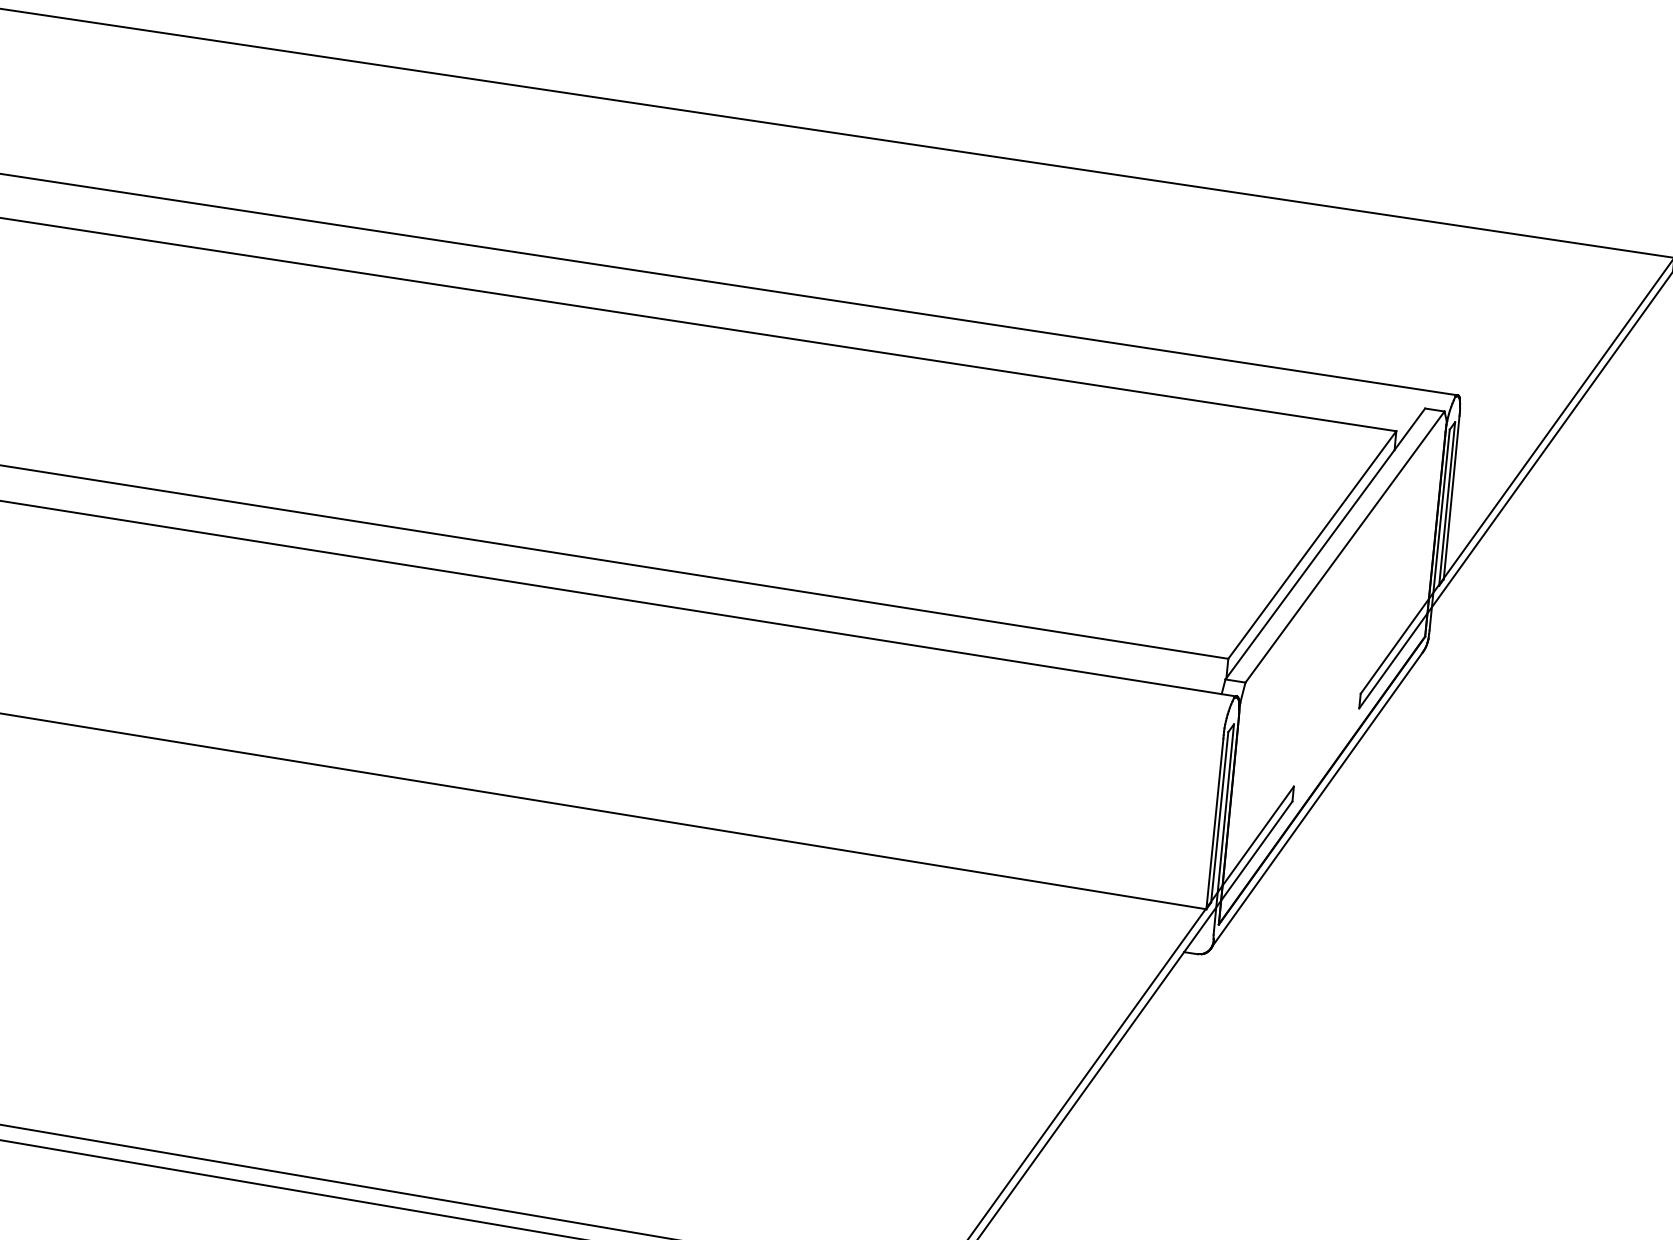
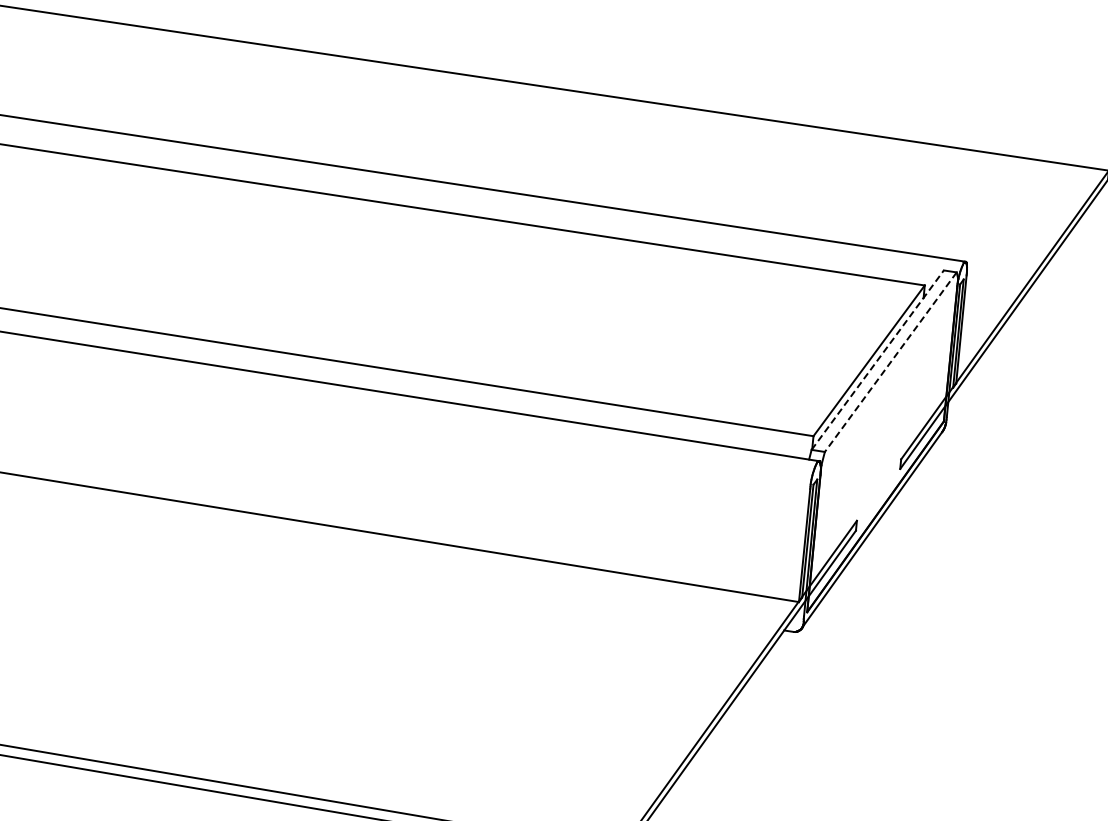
line: (1326, 542) -> (878, 359), solid -> dashed
line: (1344, 547) -> (890, 362), solid -> dashed

